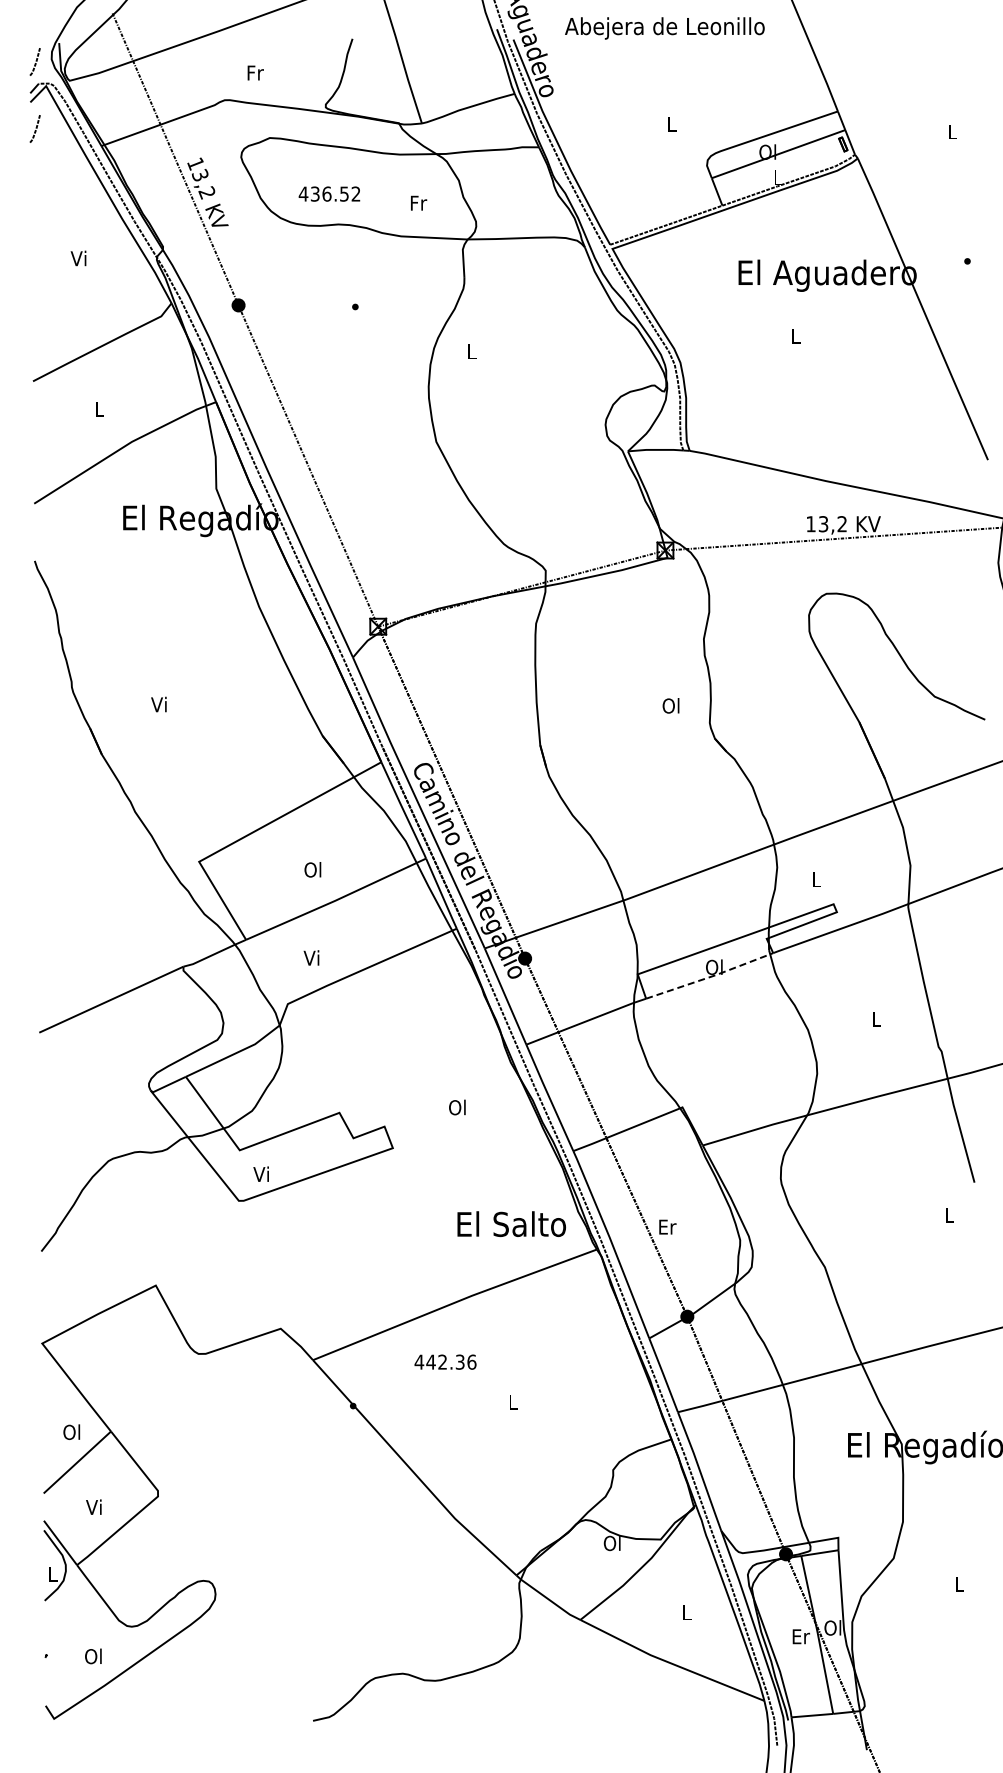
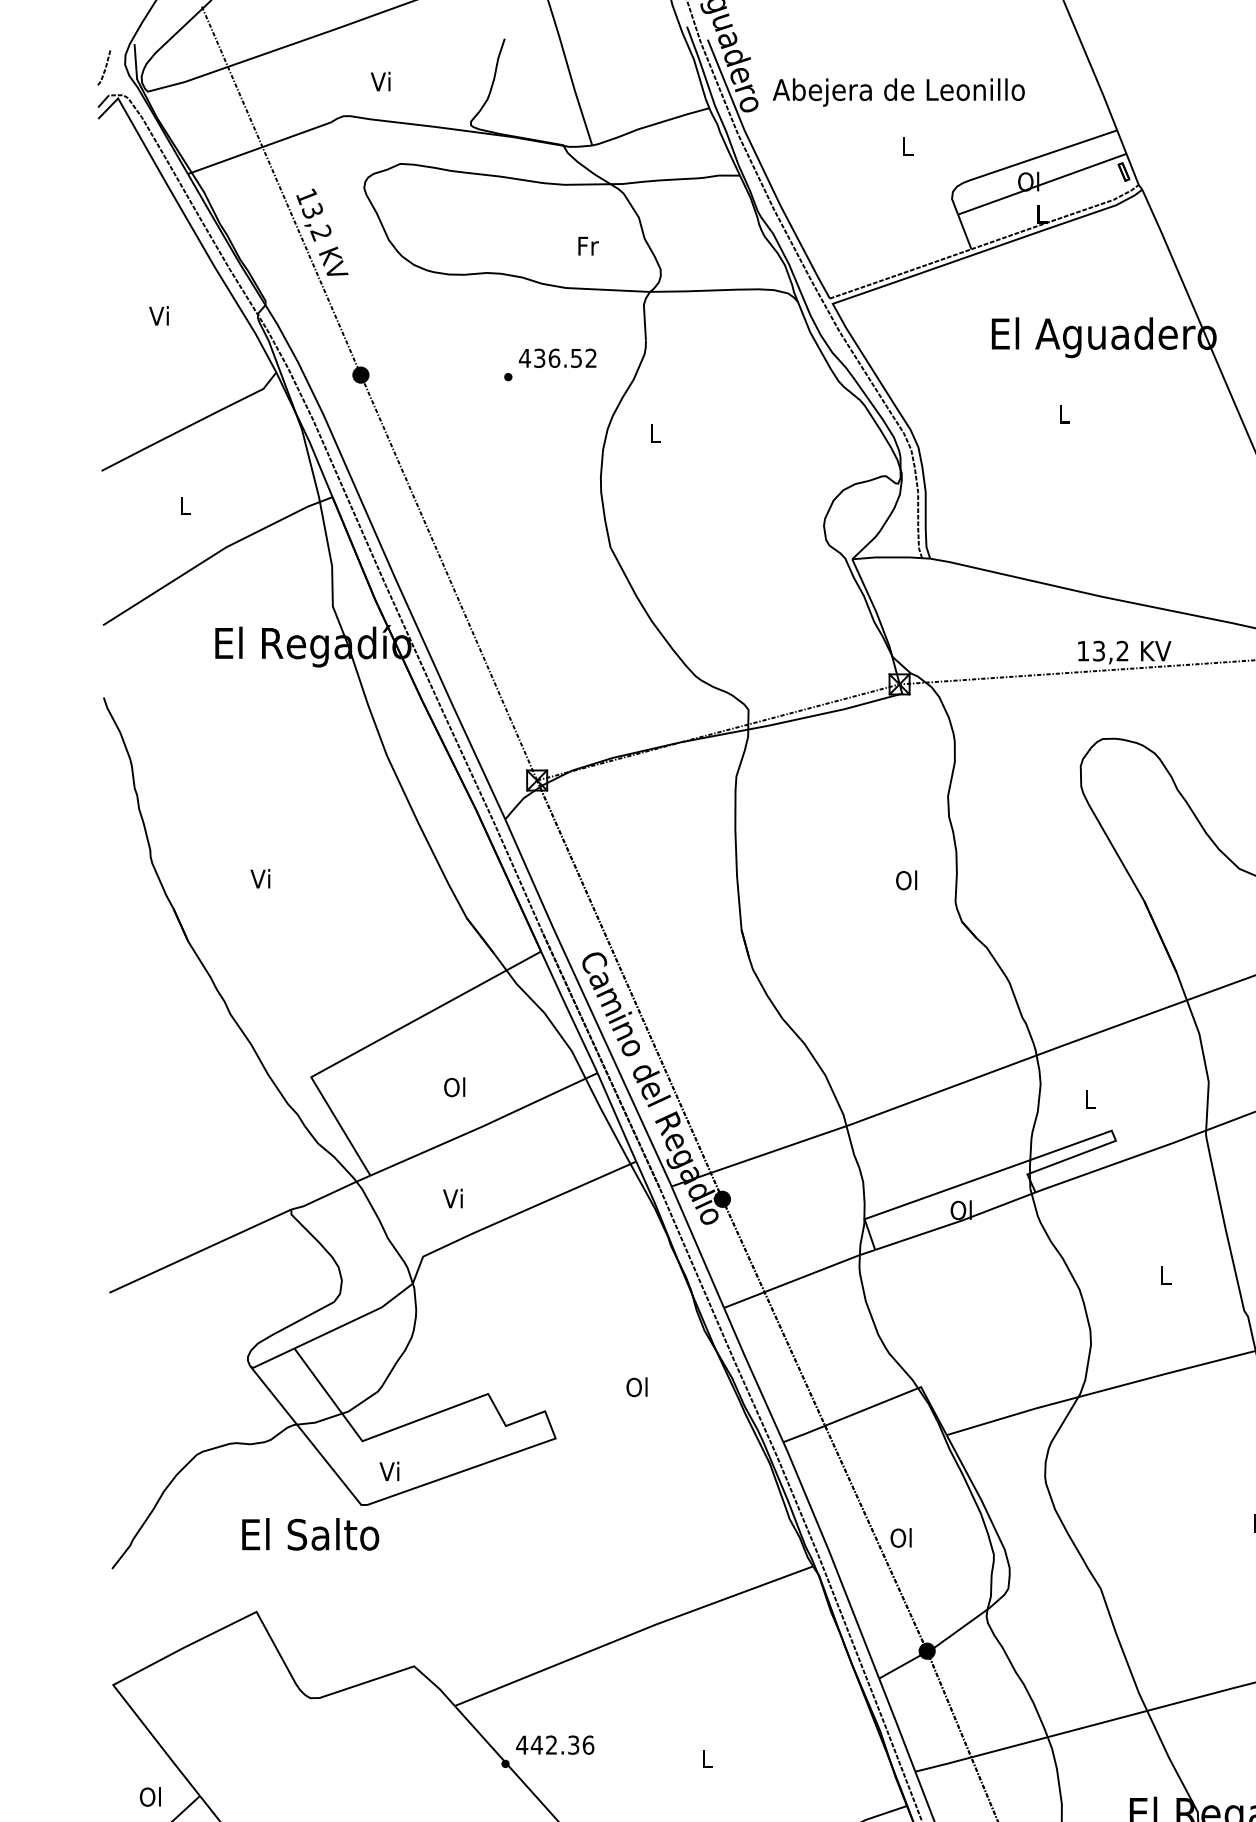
text: (664, 28) -> (898, 92), moved
text: (254, 72) -> (381, 81), Fr -> Vi
line: (35, 128) -> (104, 151), removed
text: (329, 193) -> (557, 357), moved
line: (711, 976) -> (957, 1221), dashed -> solid
text: (511, 1223) -> (310, 1533), moved
text: (667, 1226) -> (902, 1537), Er -> Ol
text: (445, 1361) -> (555, 1744), moved

